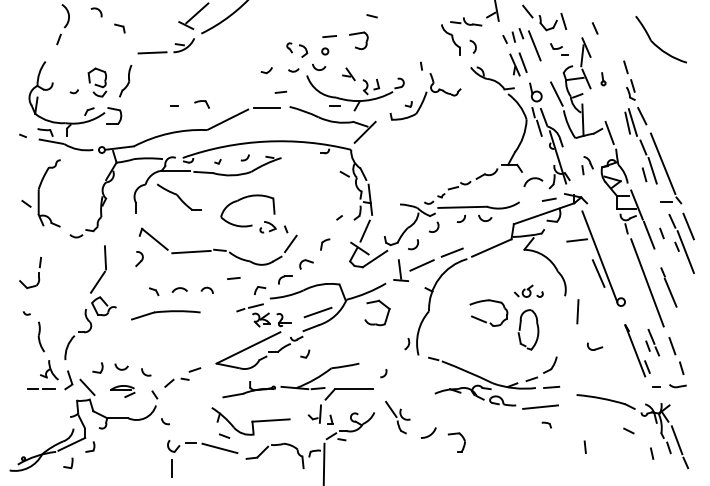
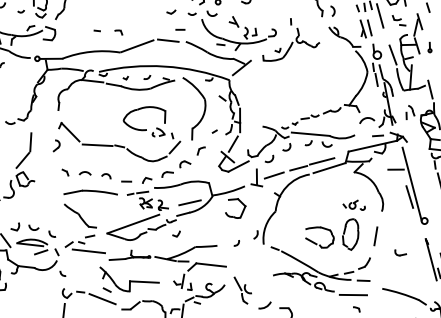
part: (202, 104) -> (118, 32), size x0.71
part: (322, 193) -> (203, 111), added
part: (179, 196) -> (80, 215), moved
line: (481, 240) -> (322, 161), added
line: (233, 278) -> (126, 181), moved
line: (577, 311) -> (375, 236), moved
part: (165, 315) -> (90, 194), moved
part: (484, 320) -> (315, 242), moved
arc: (384, 374) -> (237, 244), moved
line: (195, 389) -> (88, 251), added
part: (122, 391) -> (32, 246), size x1.67

